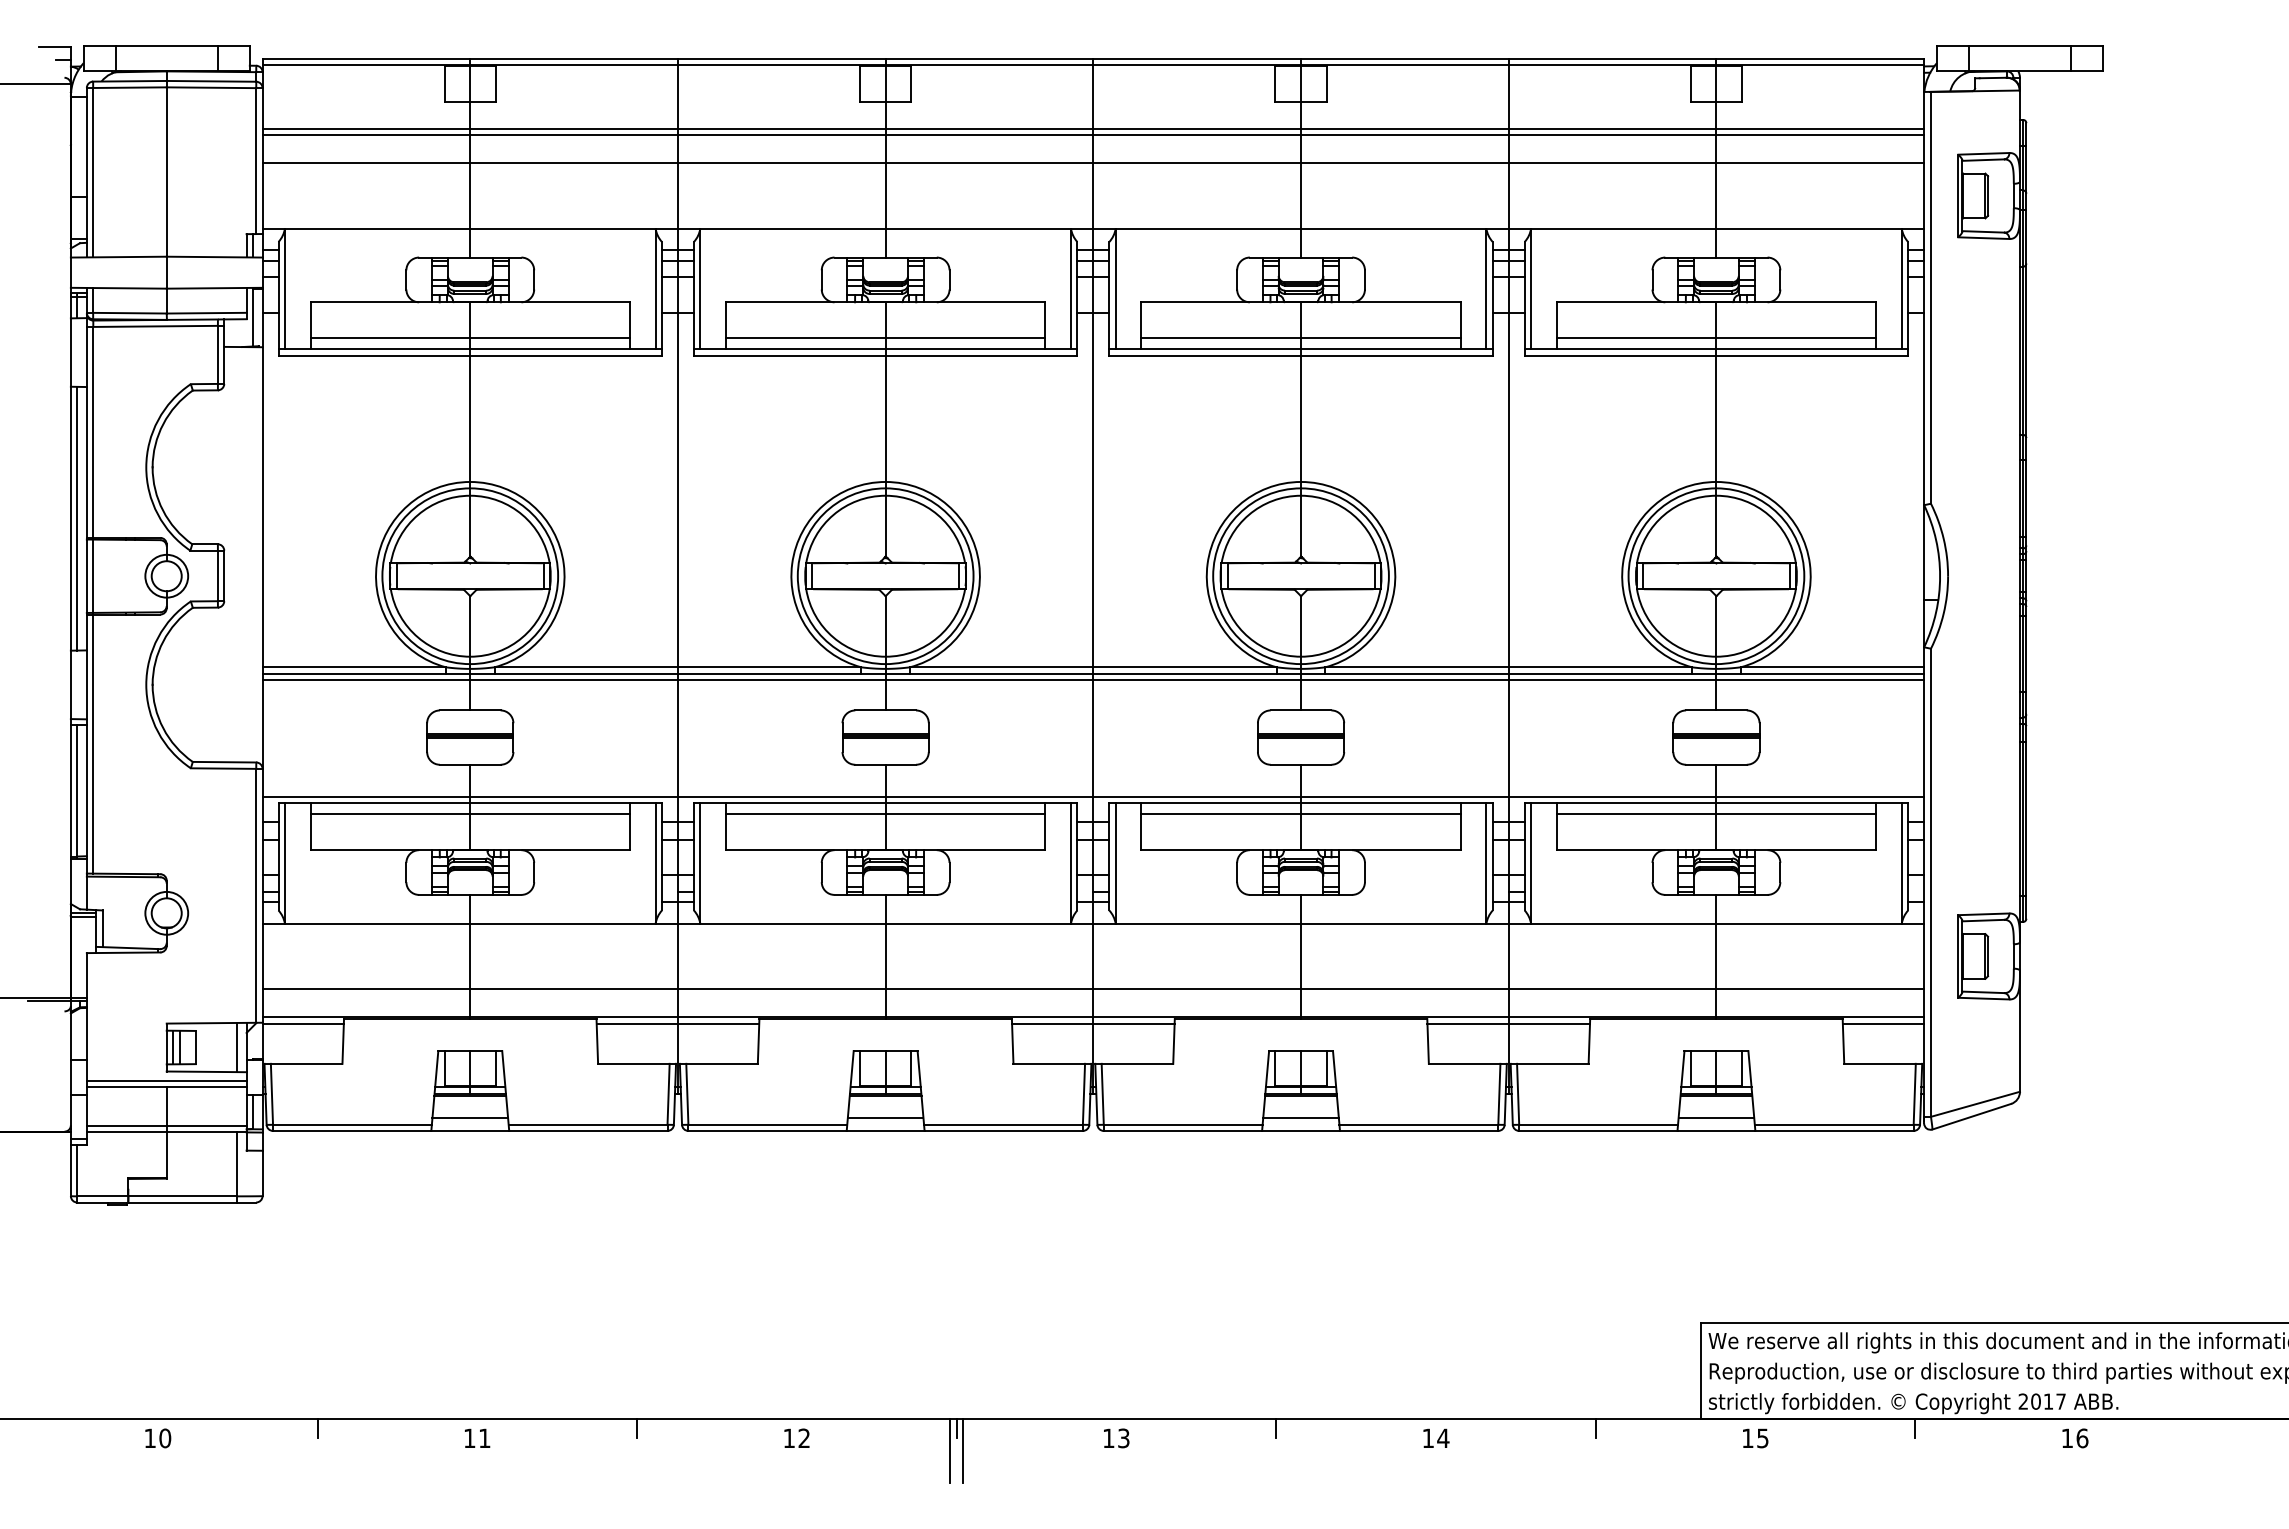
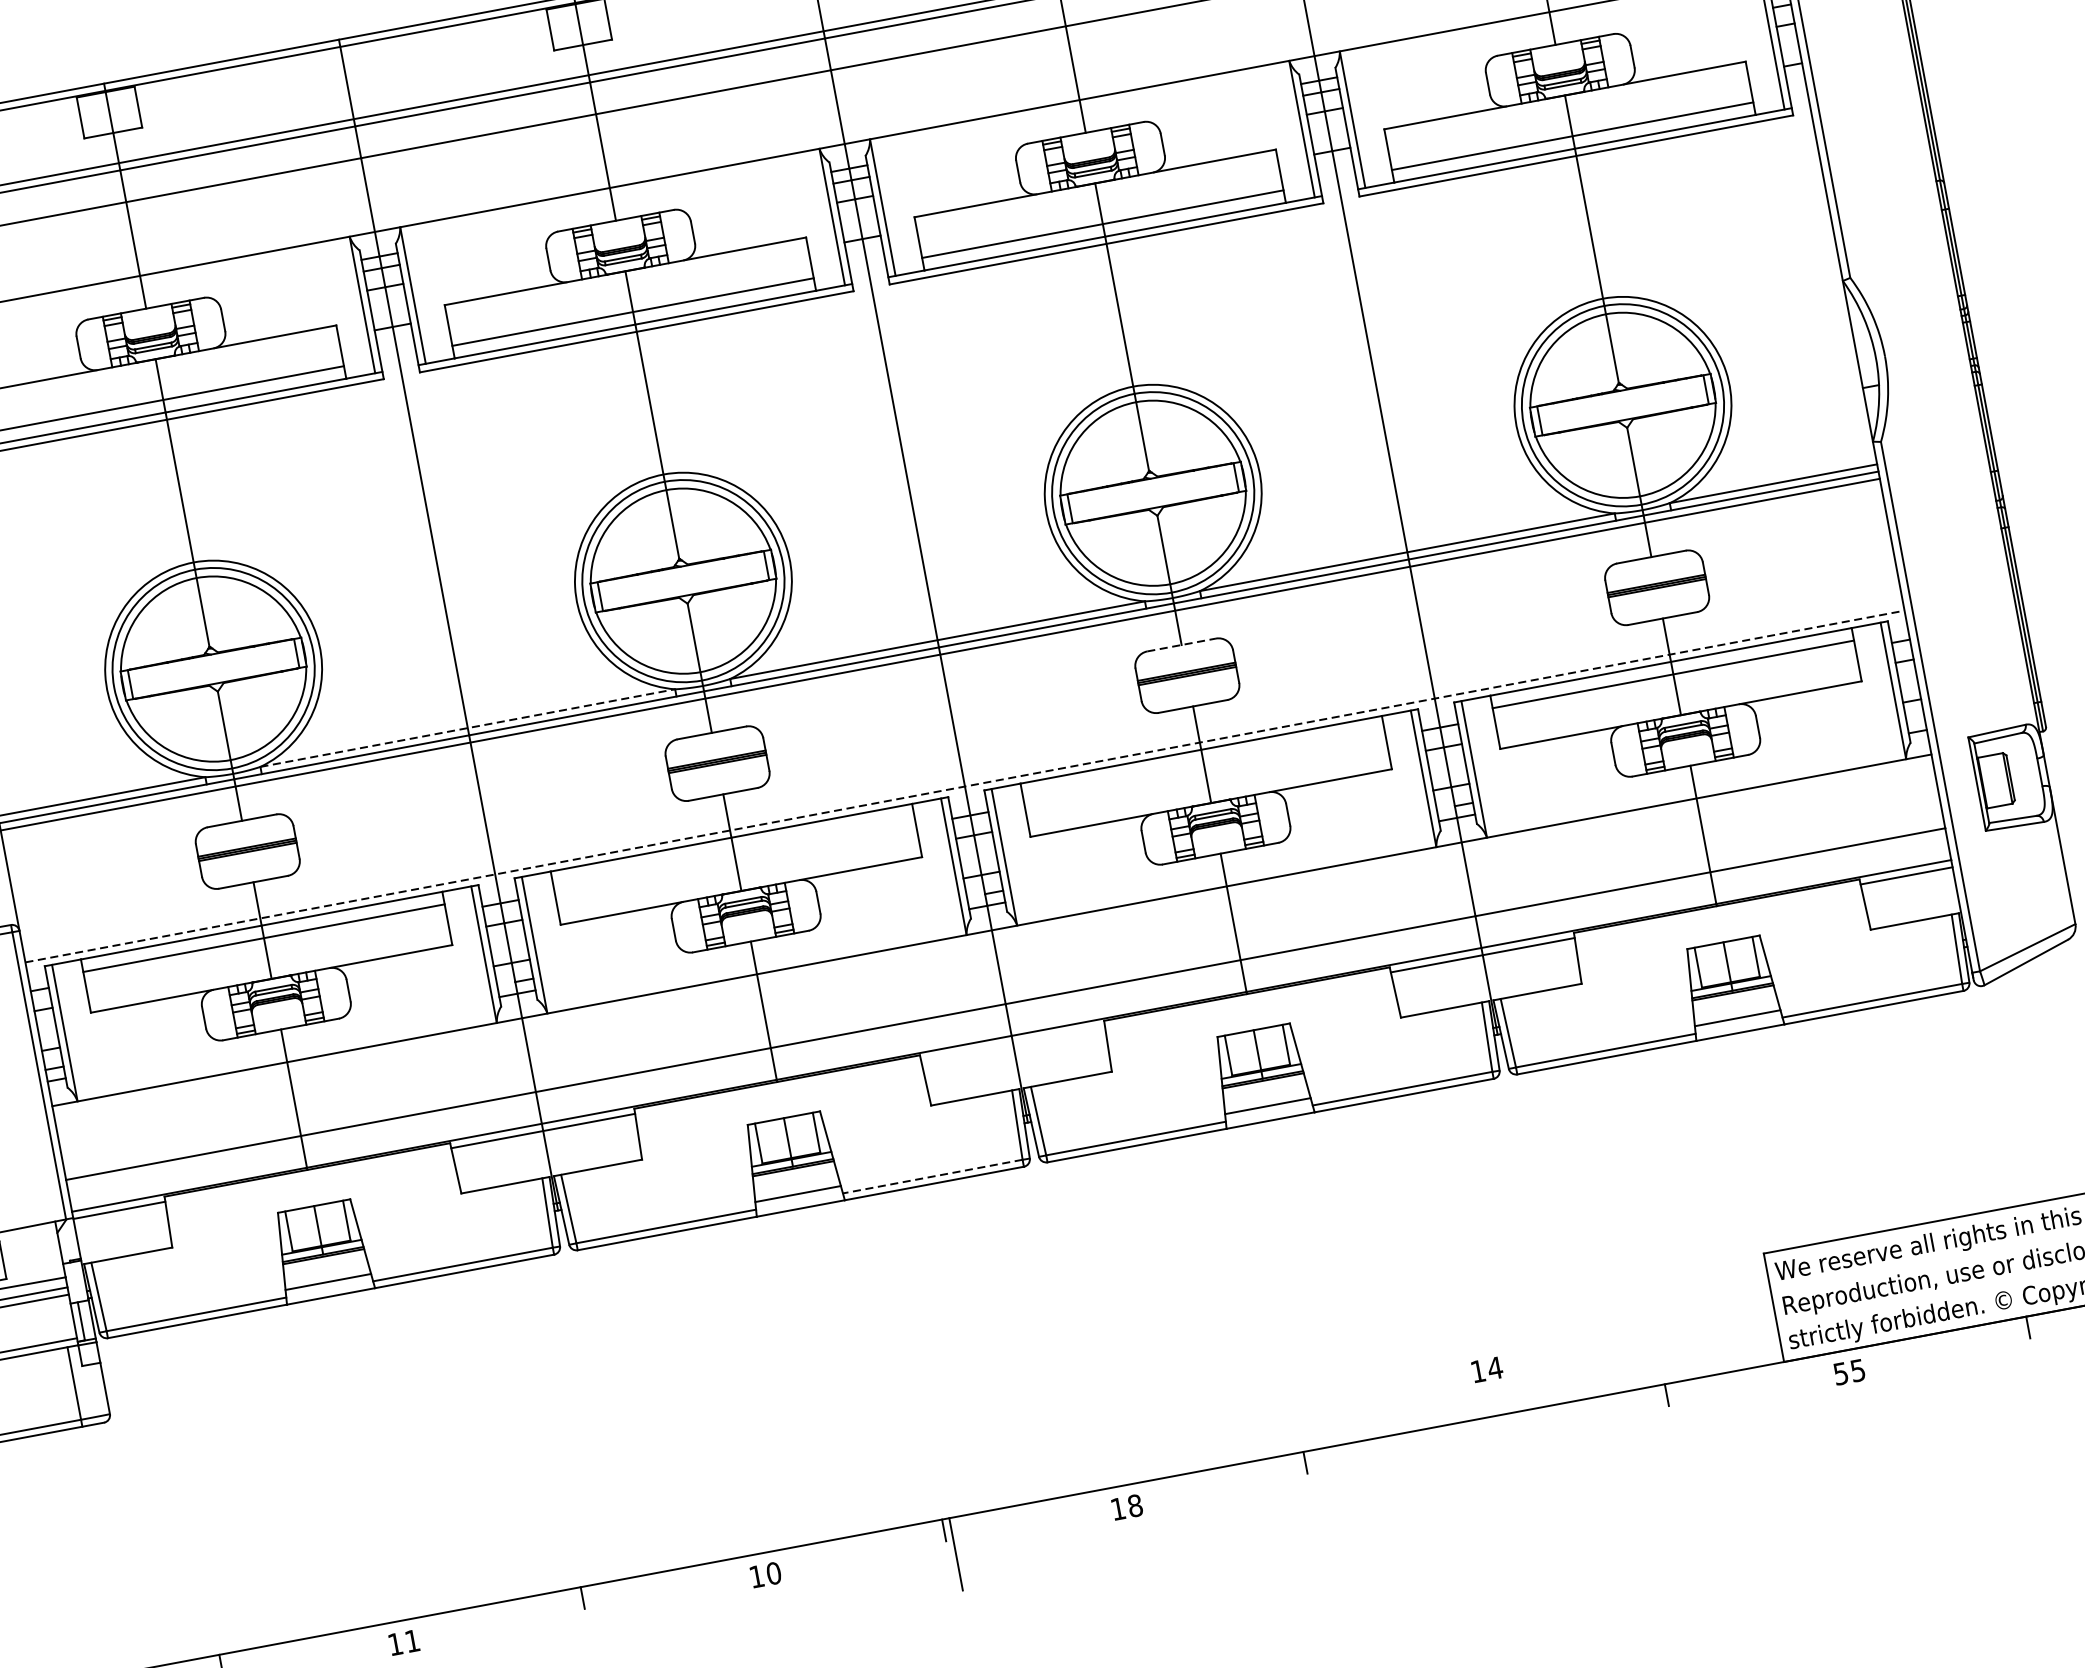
line: (678, 667) -> (468, 728), solid -> dashed
line: (1301, 710) -> (1182, 644), solid -> dashed
line: (1093, 796) -> (965, 786), solid -> dashed
line: (885, 814) -> (733, 850), removed
line: (1300, 814) -> (1203, 762), removed
line: (1093, 1023) -> (1013, 1043), removed
line: (237, 1047) -> (50, 1251), removed
line: (1002, 1124) -> (931, 1176), solid -> dashed
text: (1436, 1437) -> (1487, 1368), moved
text: (804, 1438) -> (774, 1573), 12 -> 10
text: (1123, 1438) -> (1134, 1506), 13 -> 18
text: (1747, 1438) -> (1840, 1373), 15 -> 55
line: (950, 1451) -> (942, 1557), removed

